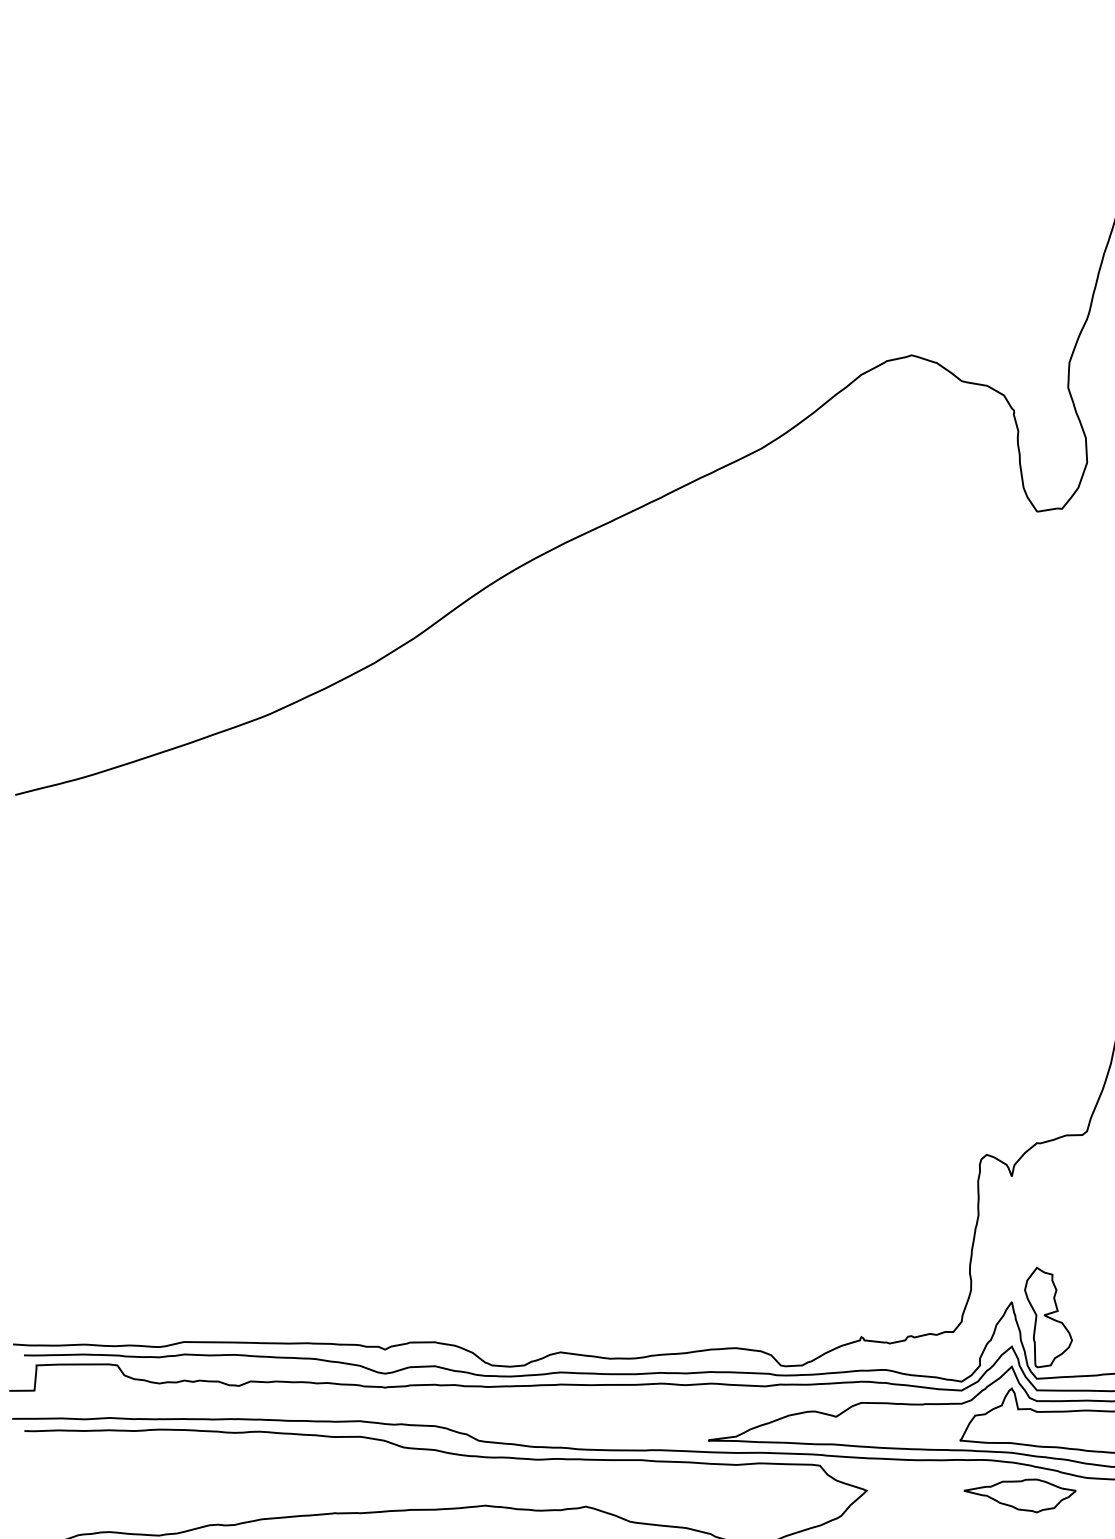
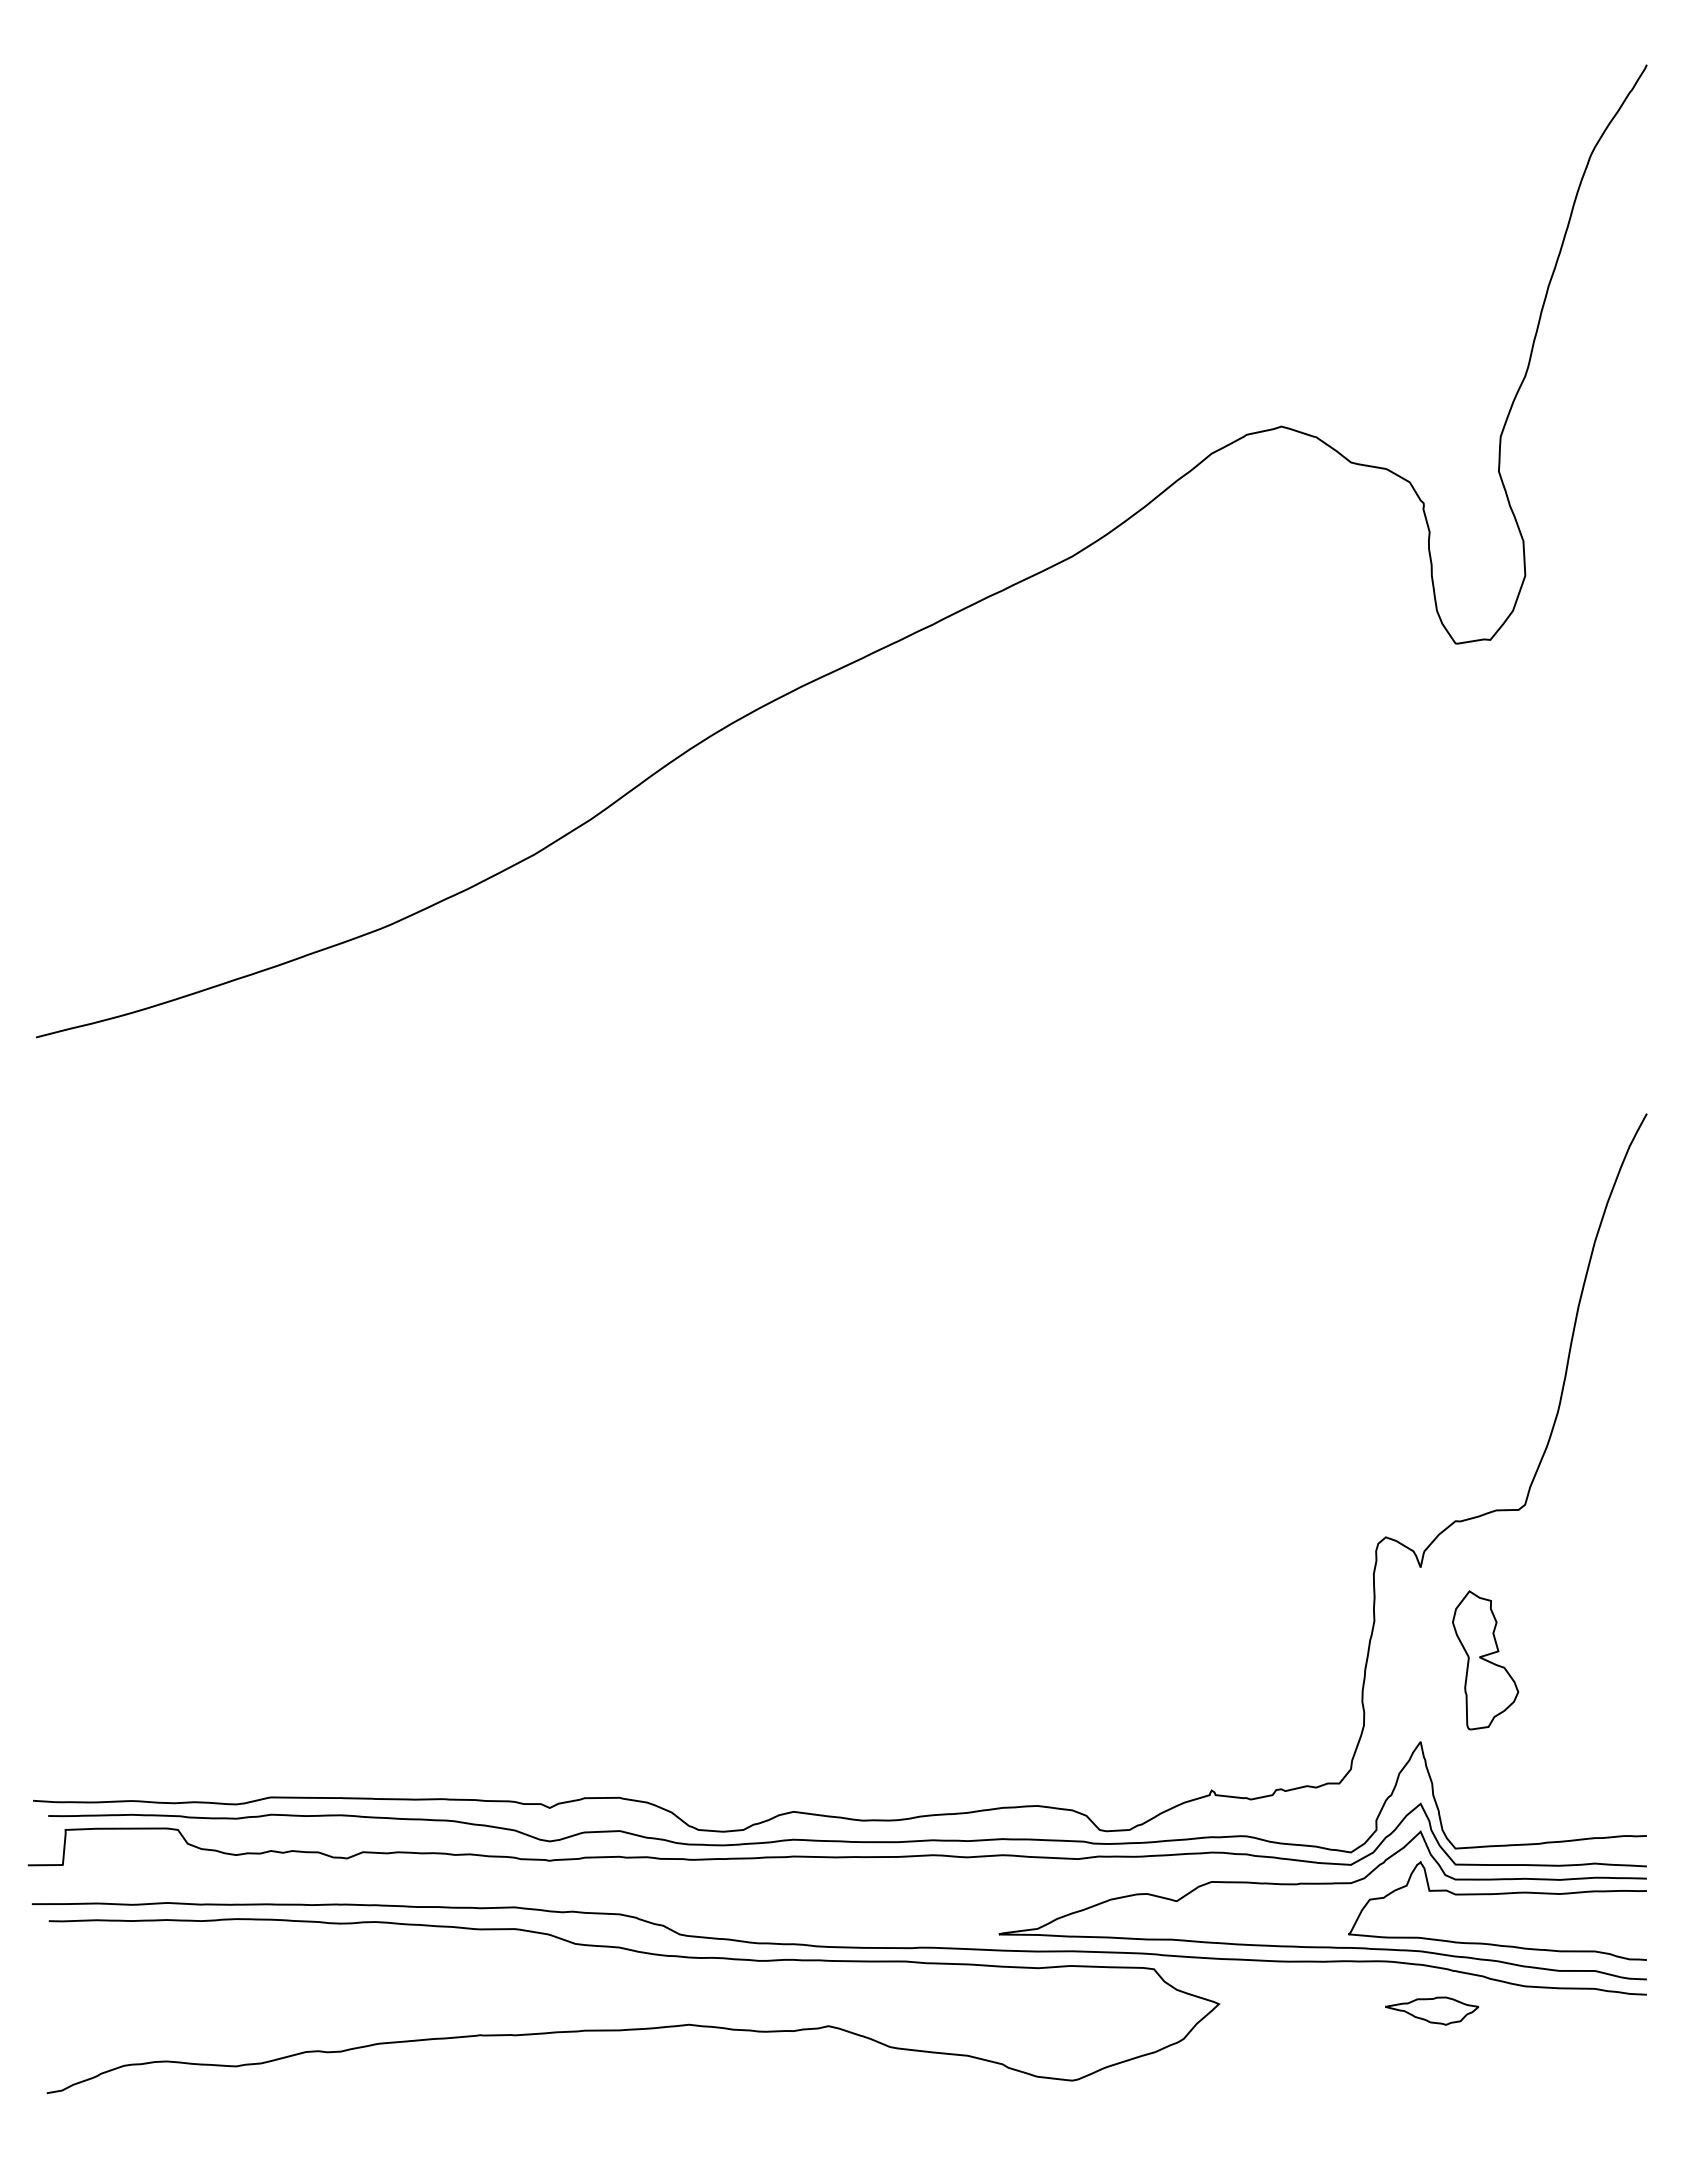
part: (1048, 1317) -> (1485, 1660), moved
part: (1019, 1495) -> (1431, 2010), size x0.6

